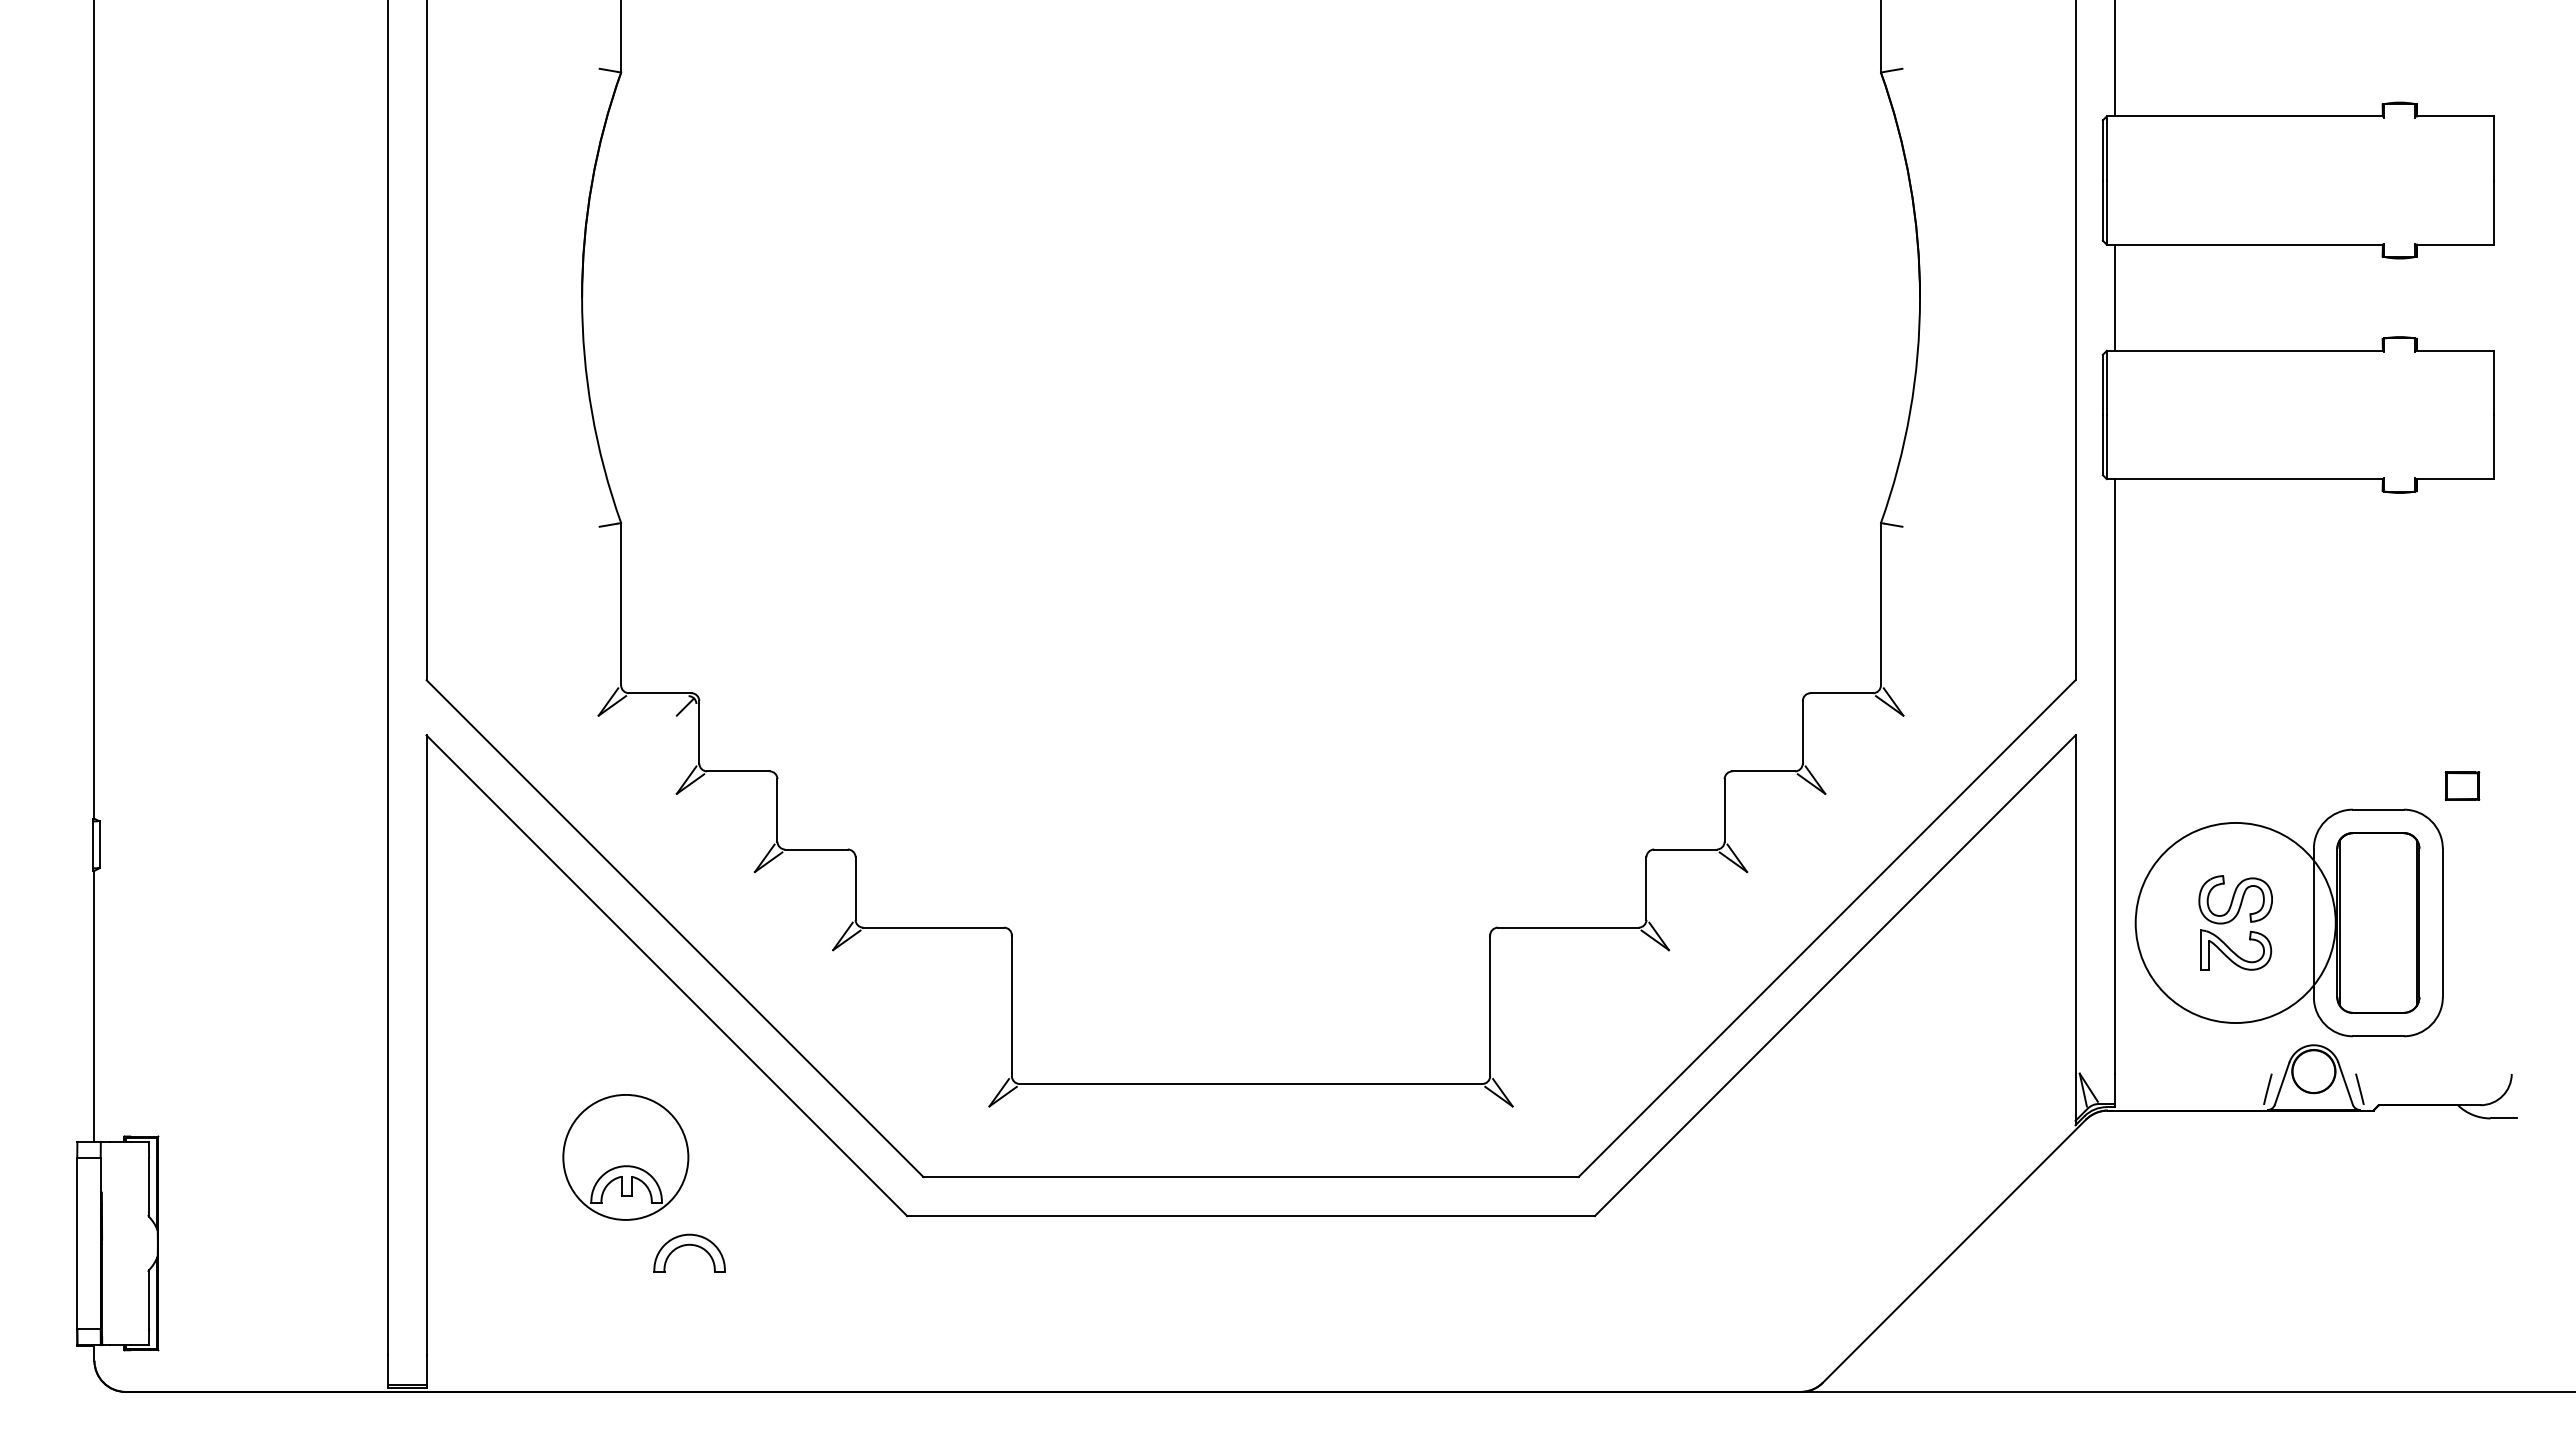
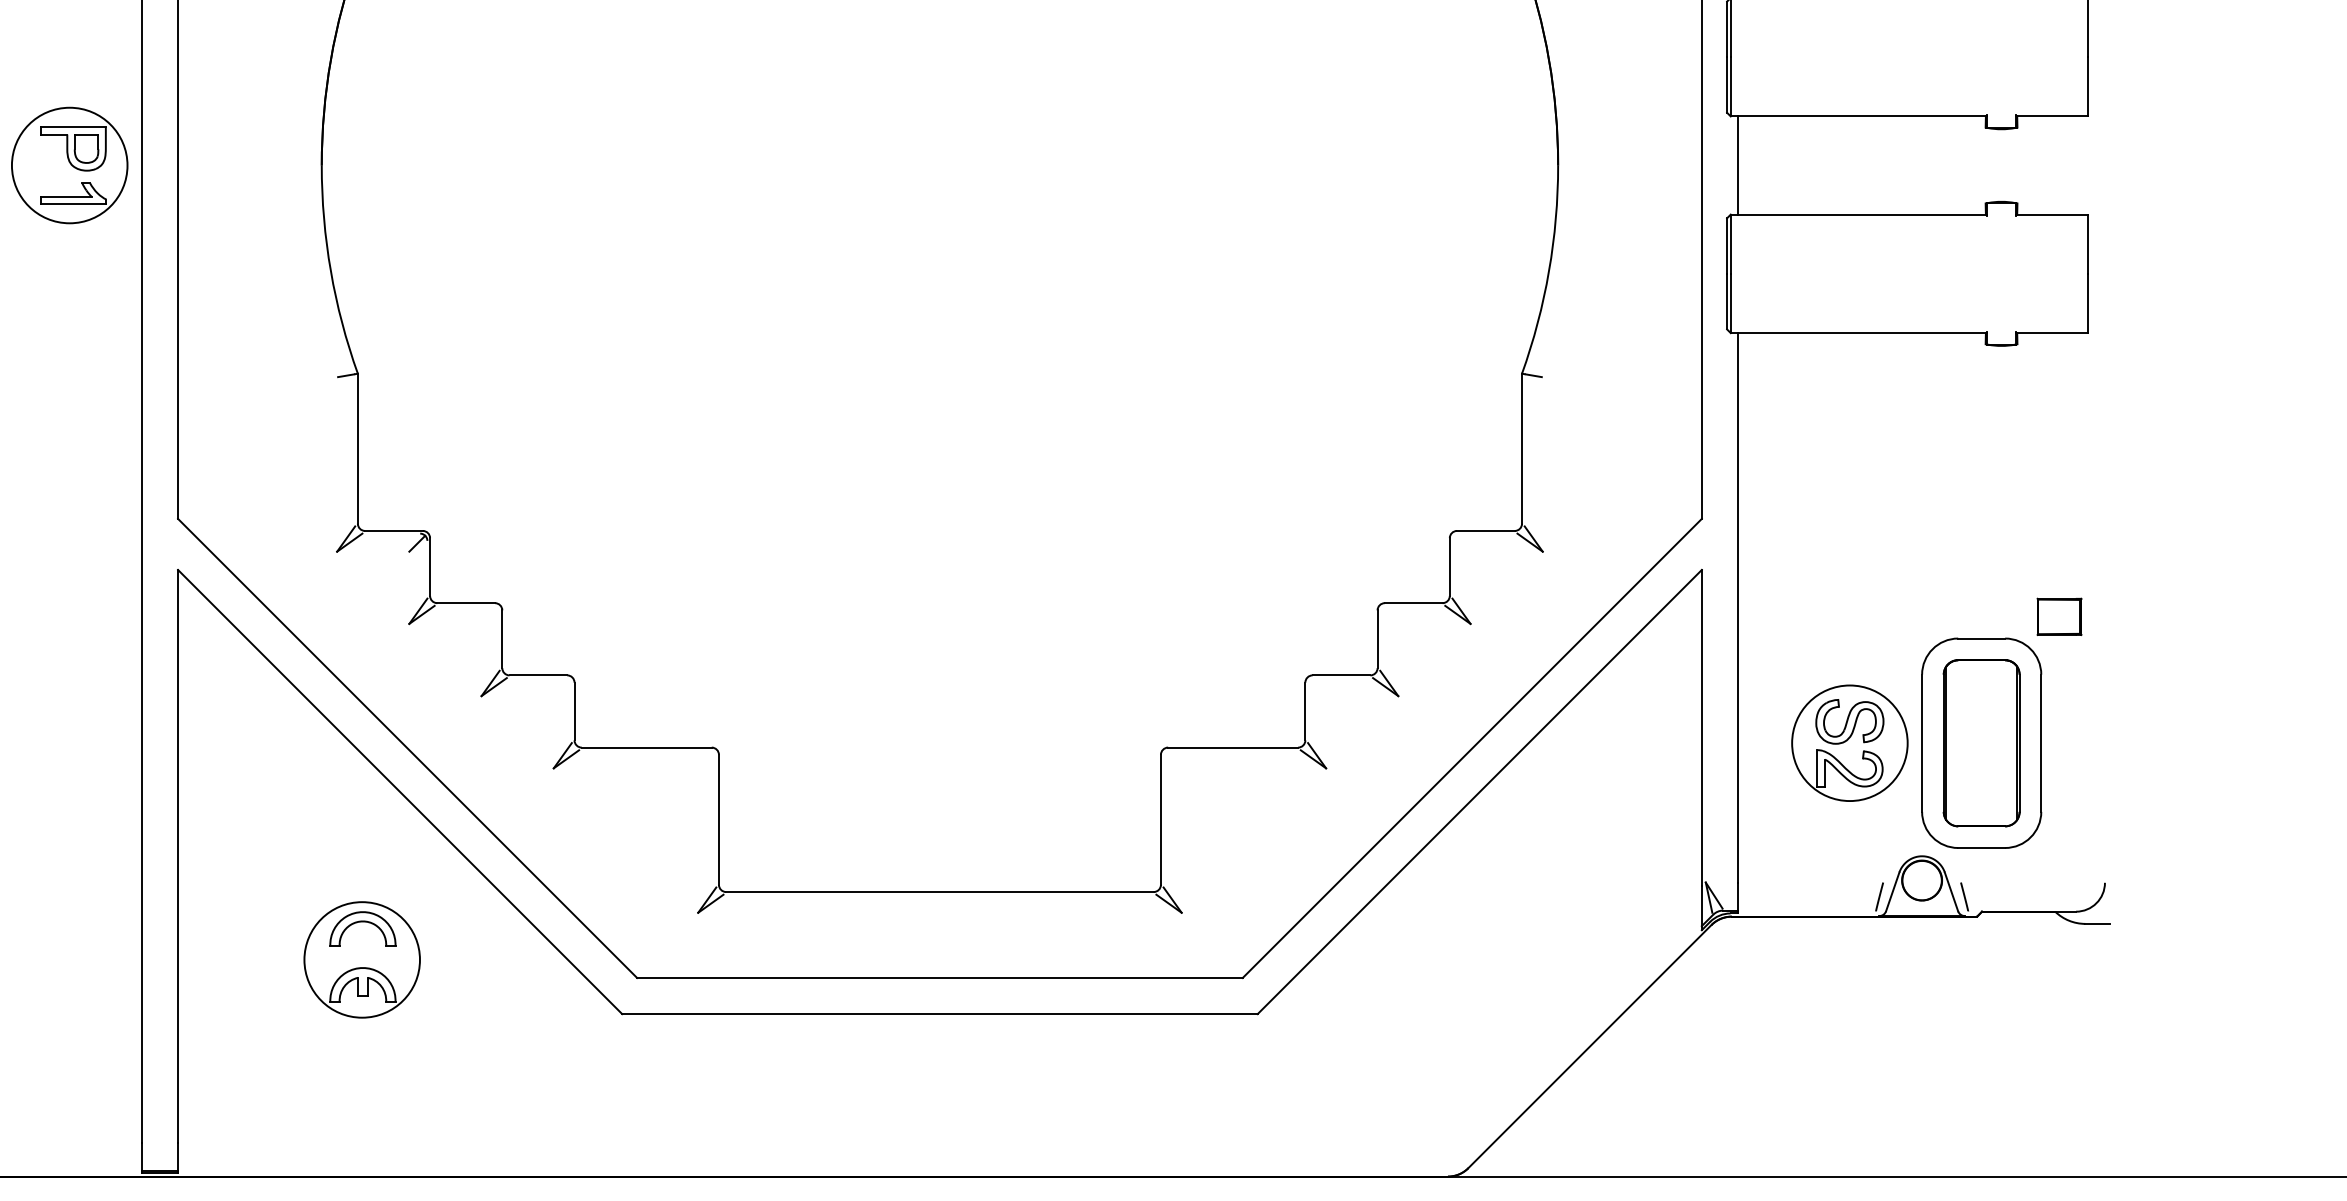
part: (309, 297) -> (69, 165), added
part: (2462, 785) -> (2059, 616), size x1.43
circle: (2235, 922) -> (1849, 742), size x0.62
part: (689, 1245) -> (362, 922), moved

